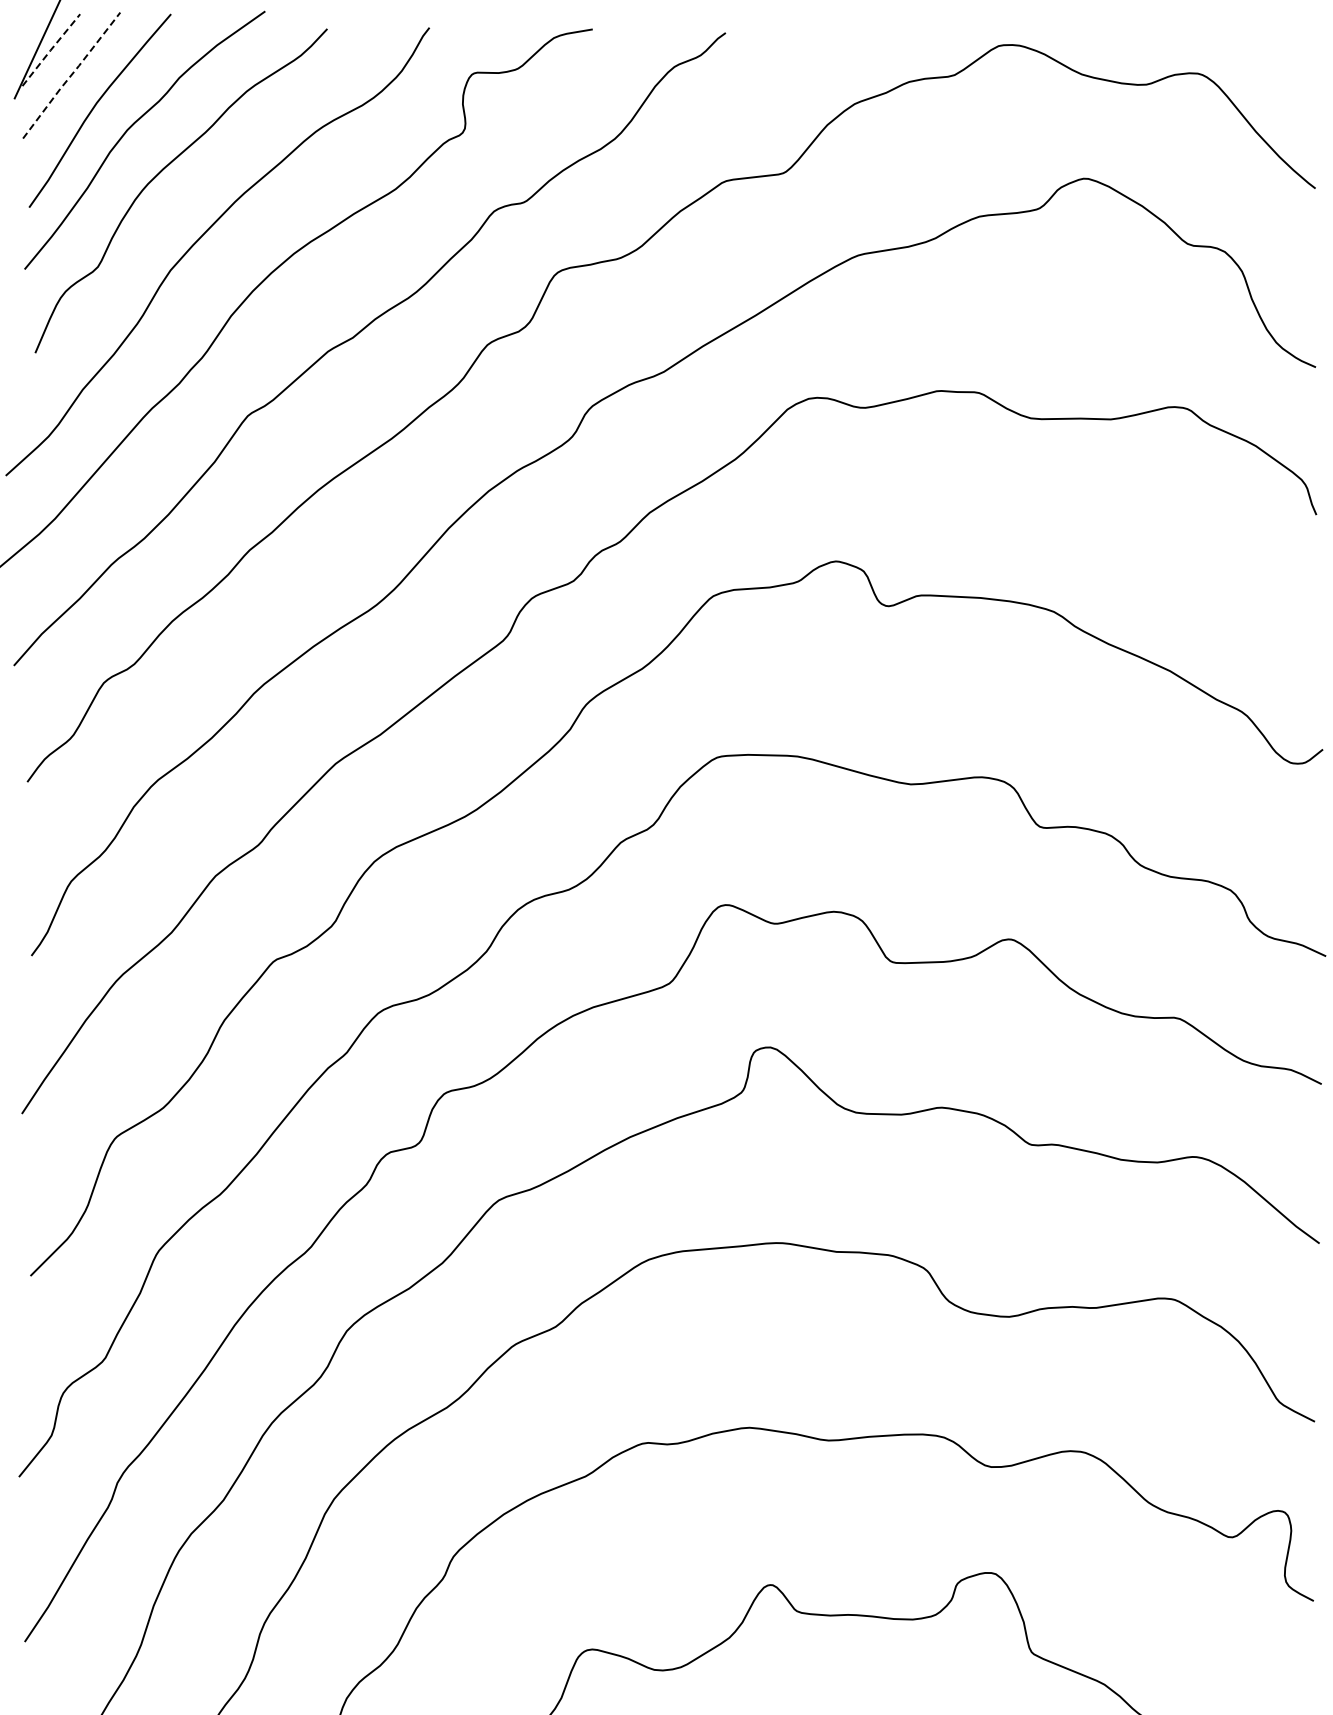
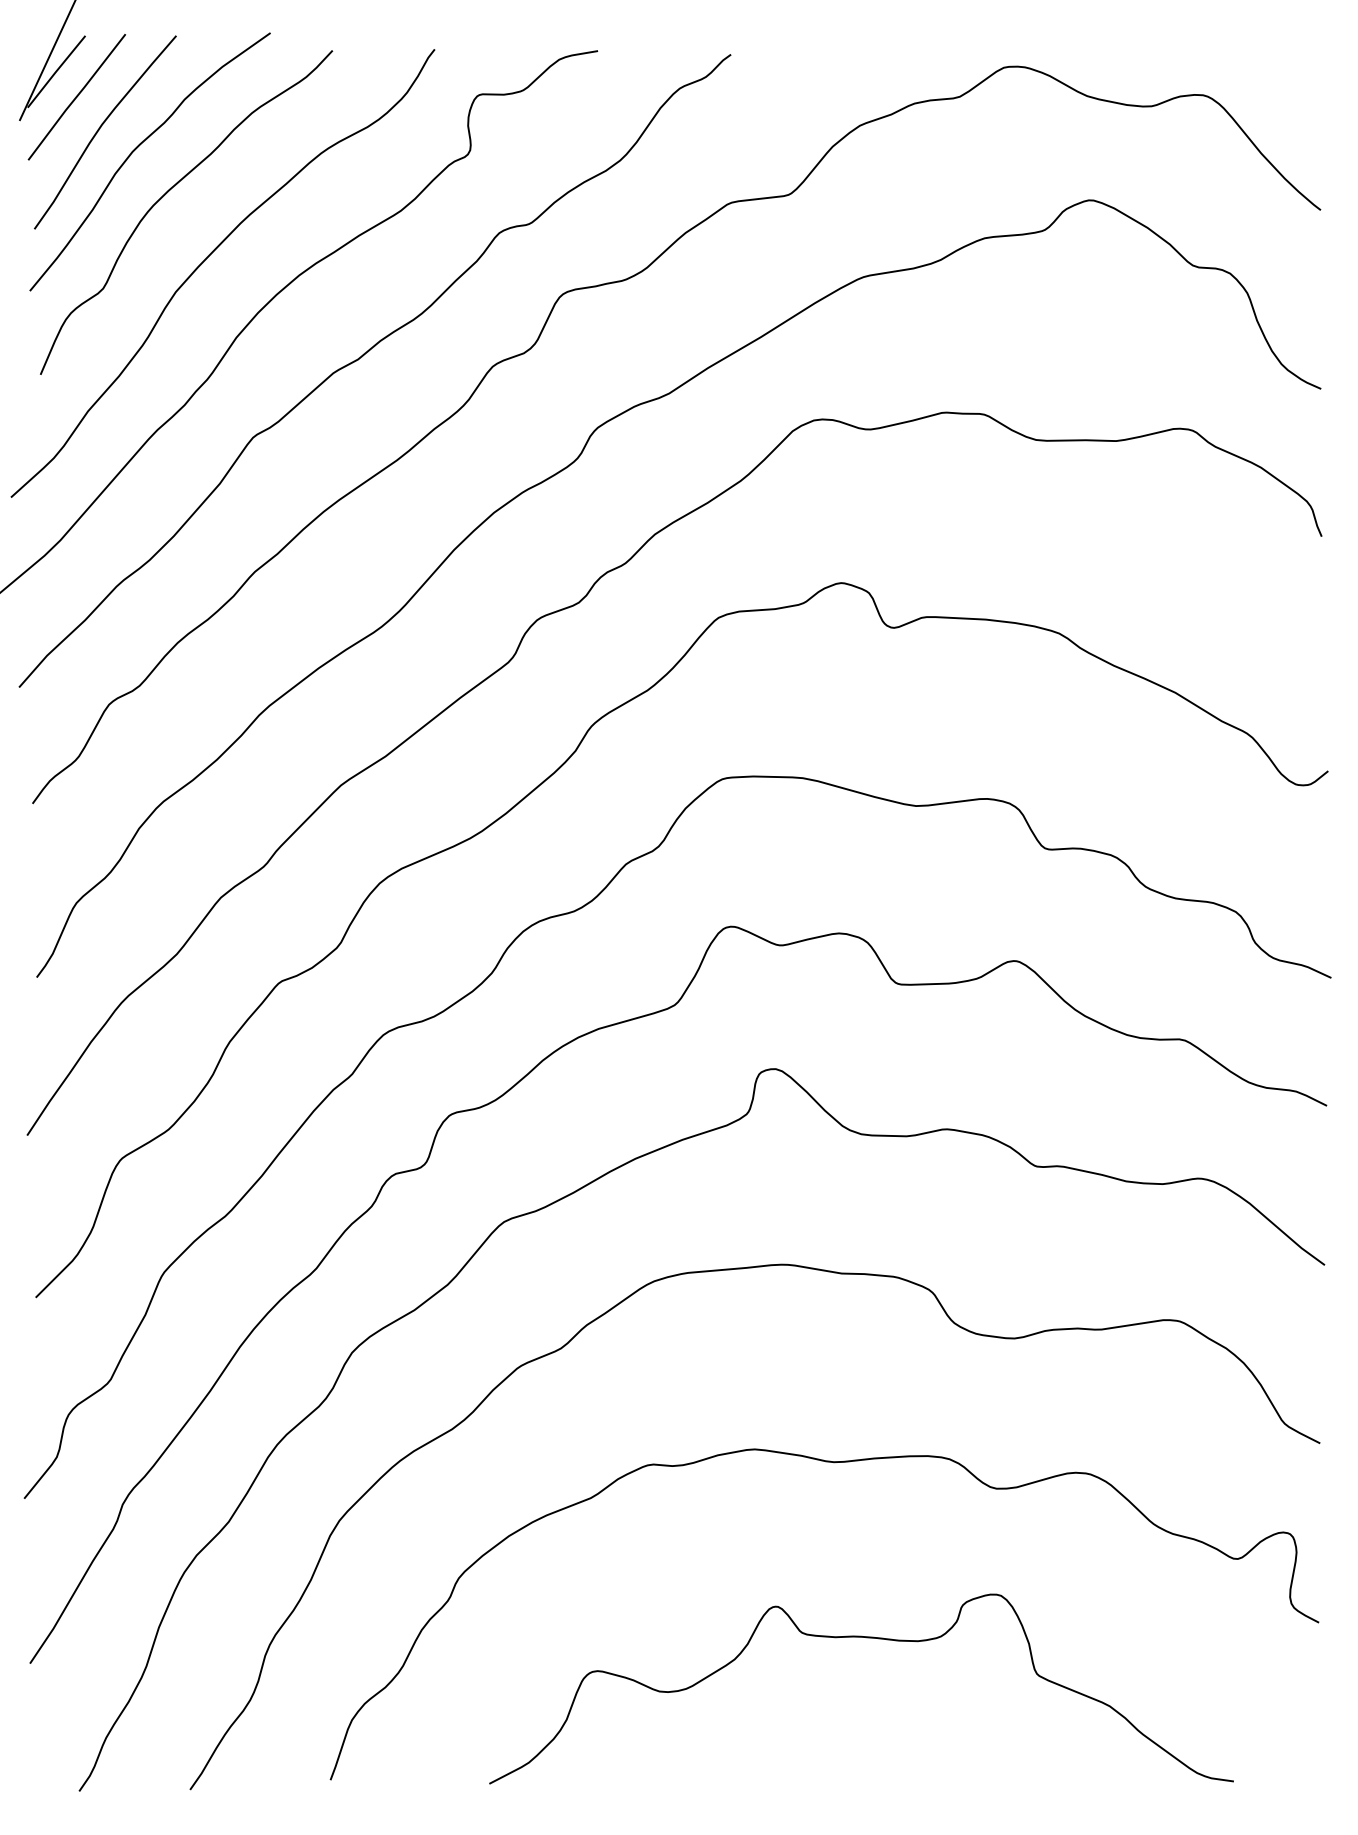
line: (51, 49) -> (56, 71), dashed -> solid
line: (71, 74) -> (76, 96), dashed -> solid

